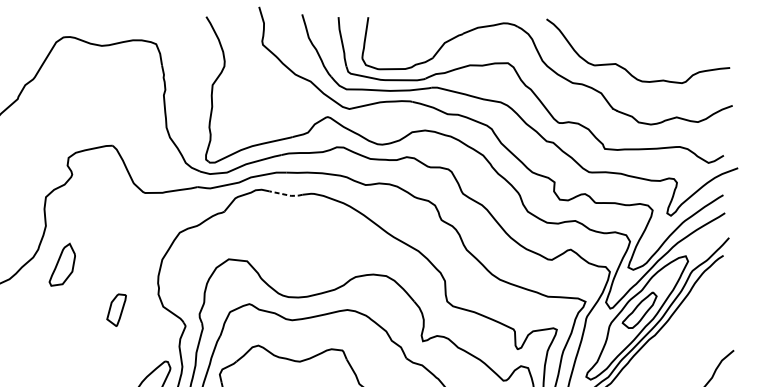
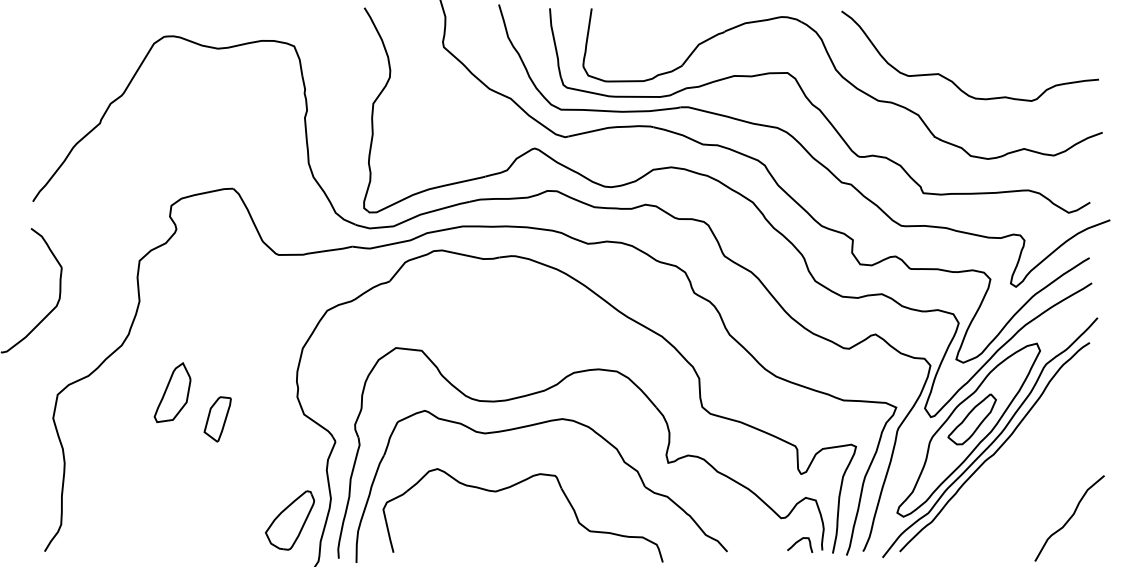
line: (286, 194) -> (477, 257), dashed -> solid
part: (62, 264) -> (172, 392), moved
part: (116, 310) -> (217, 419), moved

